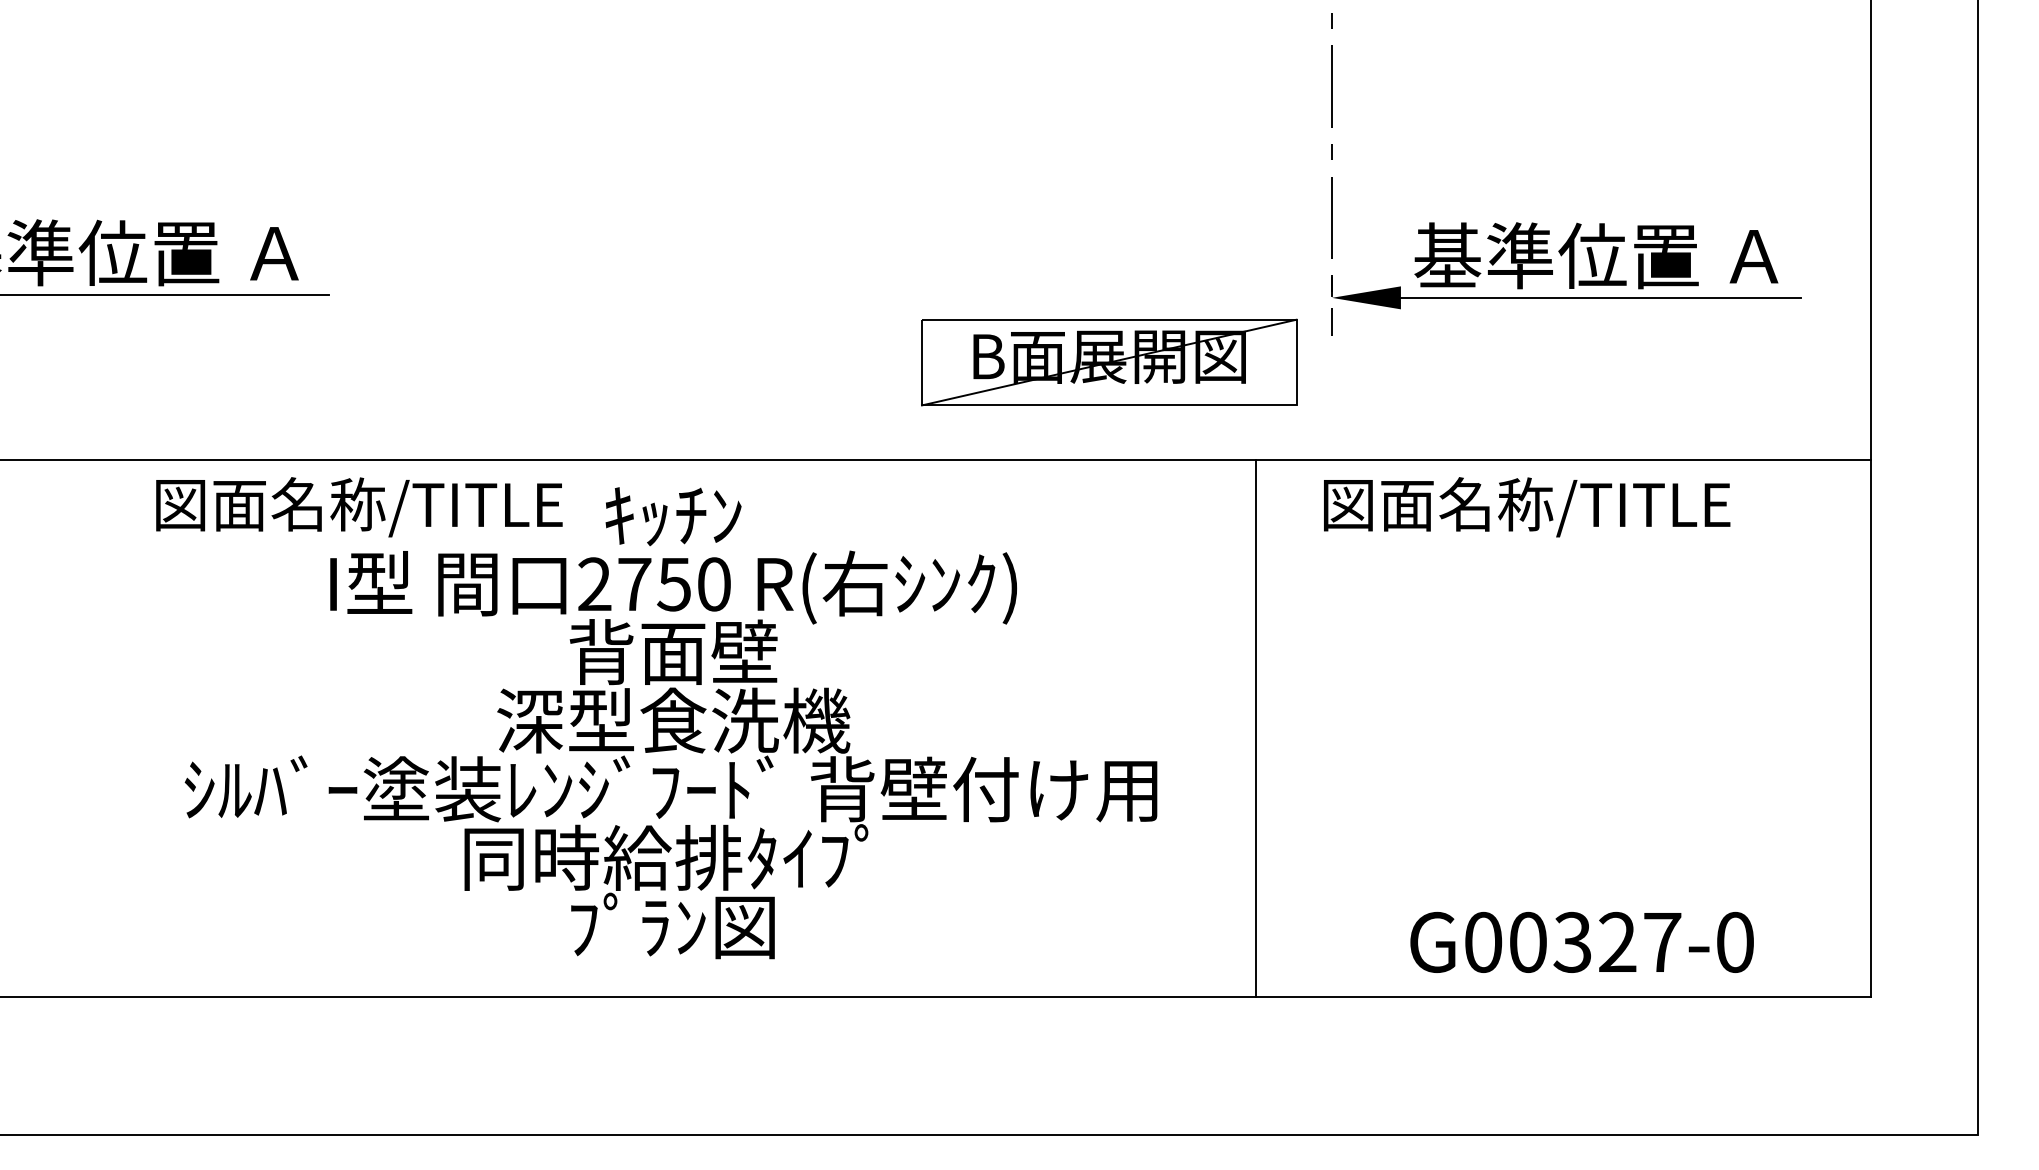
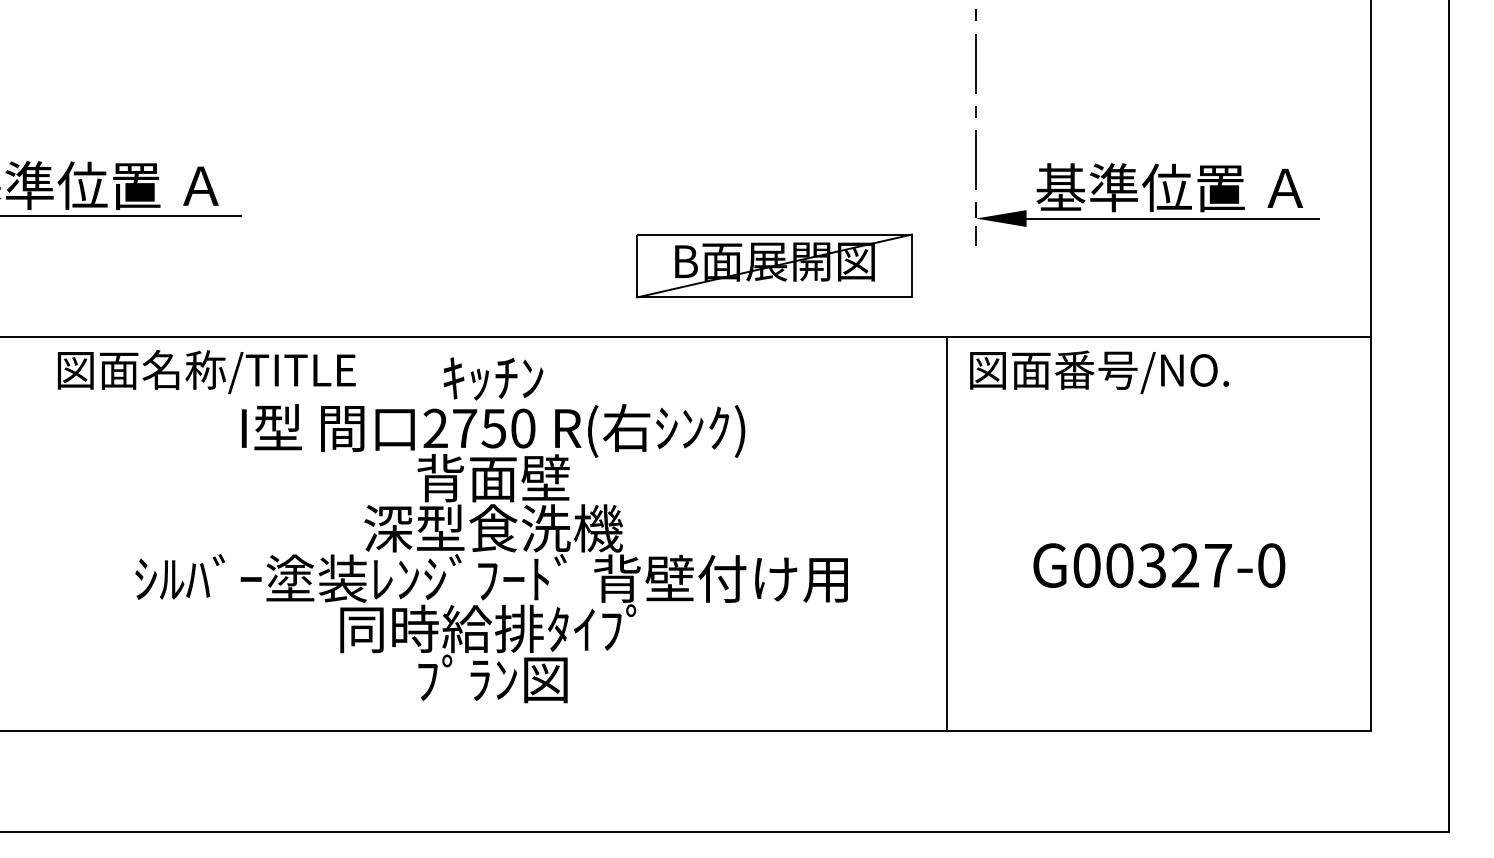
part: (1109, 362) -> (774, 265), moved
text: (1584, 504) -> (1161, 370), 図面名称/TITLE -> 図面番号/NO.
text: (359, 507) -> (206, 372), moved
line: (1255, 728) -> (947, 534), moved
text: (1581, 942) -> (1158, 565), moved

